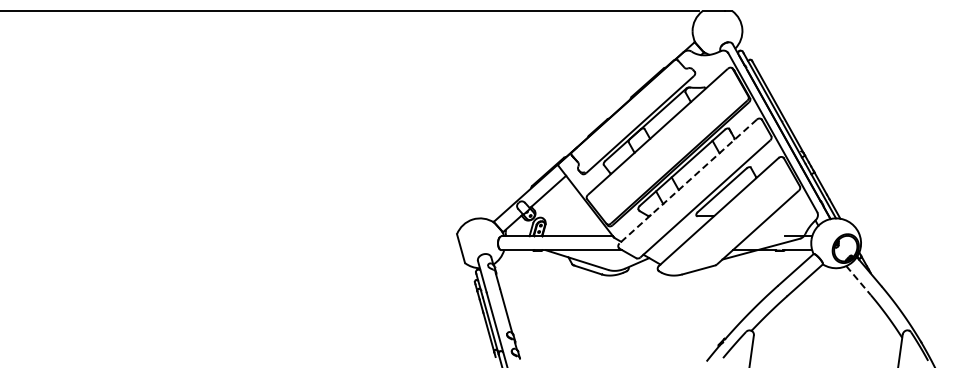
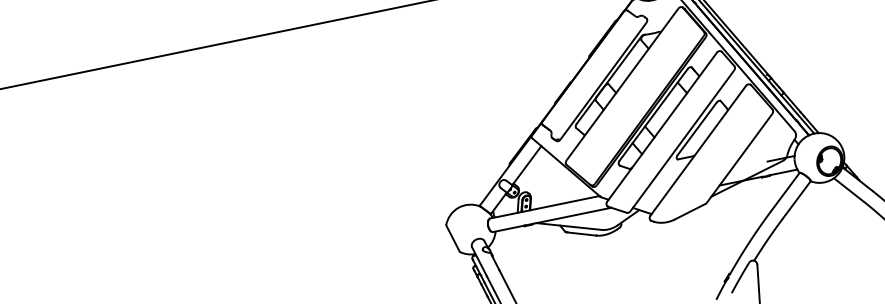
line: (687, 181) -> (661, 127), dashed -> solid
line: (858, 281) -> (848, 190), dashed -> solid

